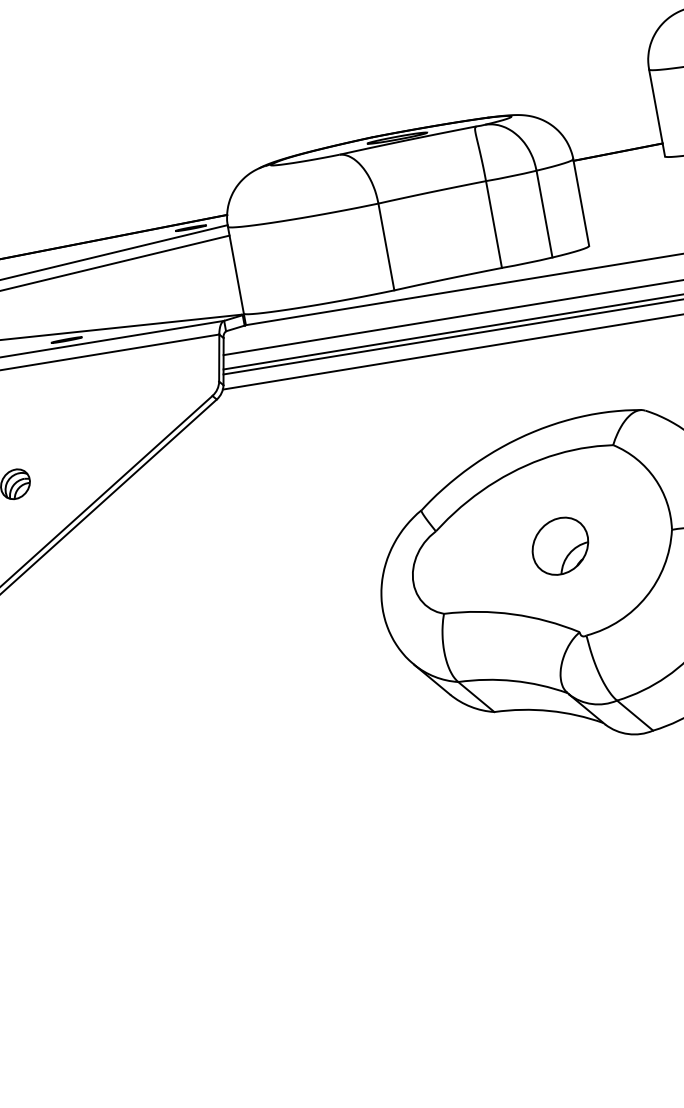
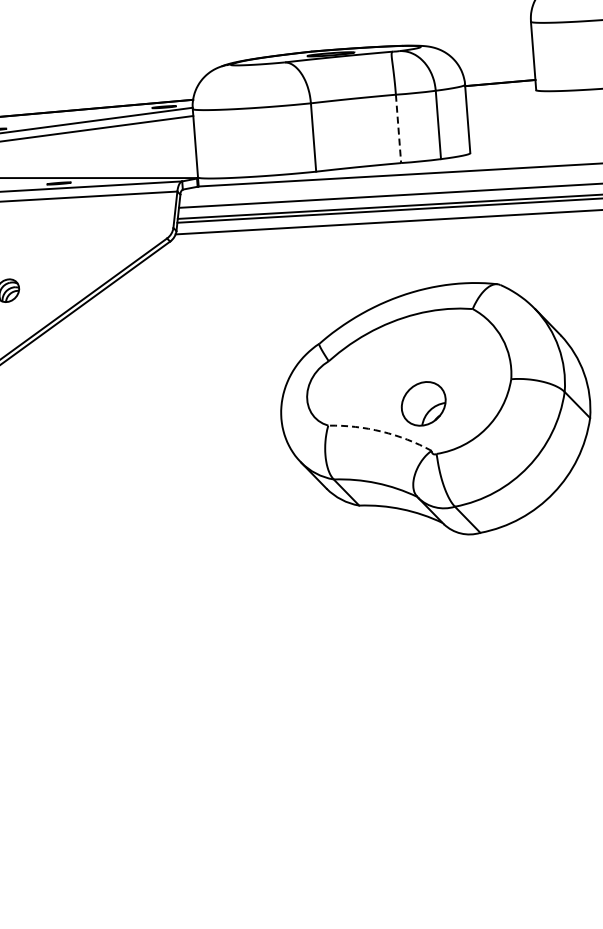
line: (494, 225) -> (398, 129), solid -> dashed
part: (560, 545) -> (423, 403), moved
arc: (512, 614) -> (381, 431), solid -> dashed

